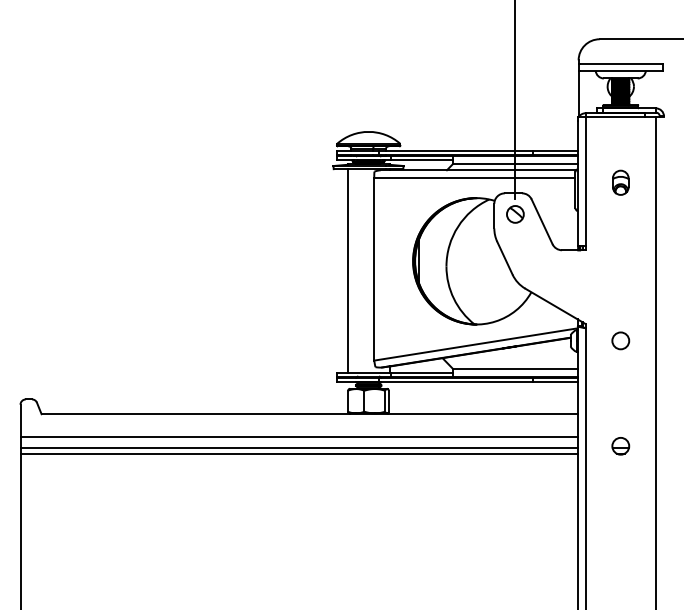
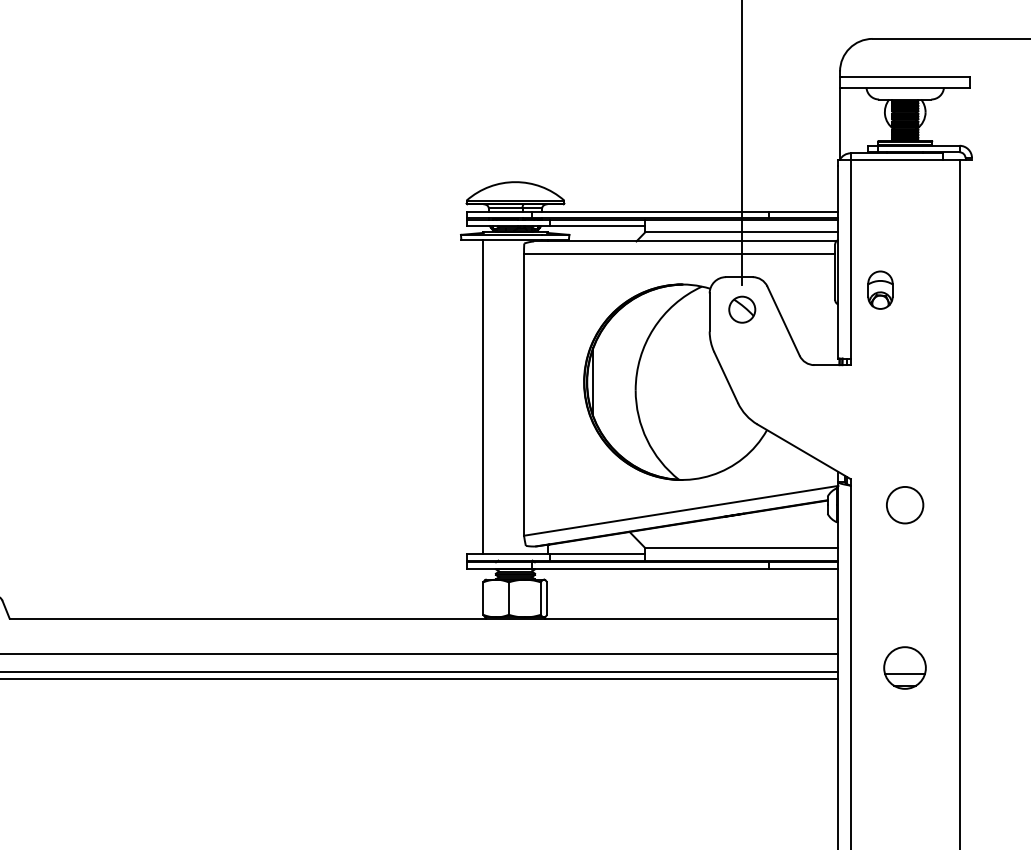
part: (620, 182) -> (880, 289), moved
circle: (620, 340) -> (904, 504), size x1.4
part: (620, 446) -> (904, 668), size x1.6

